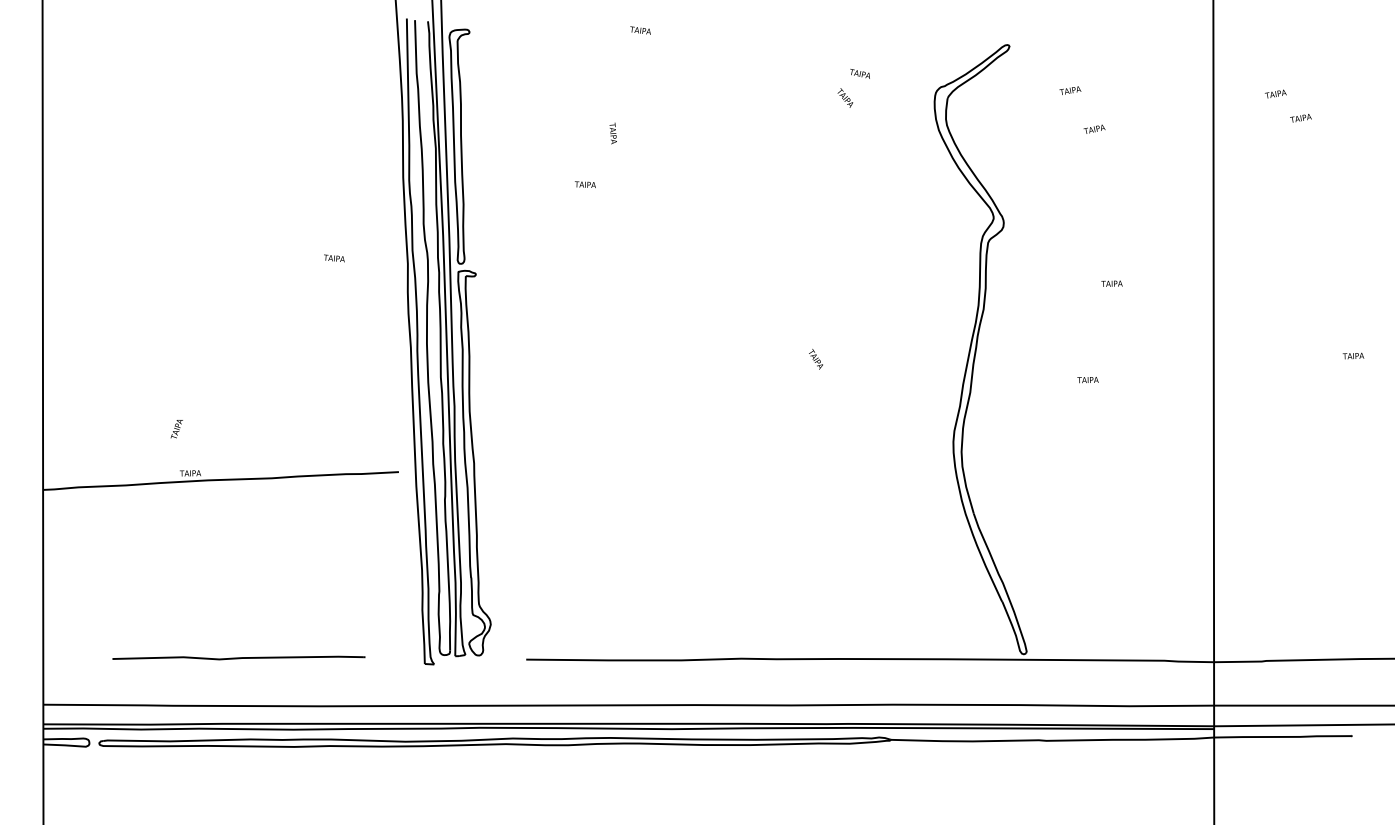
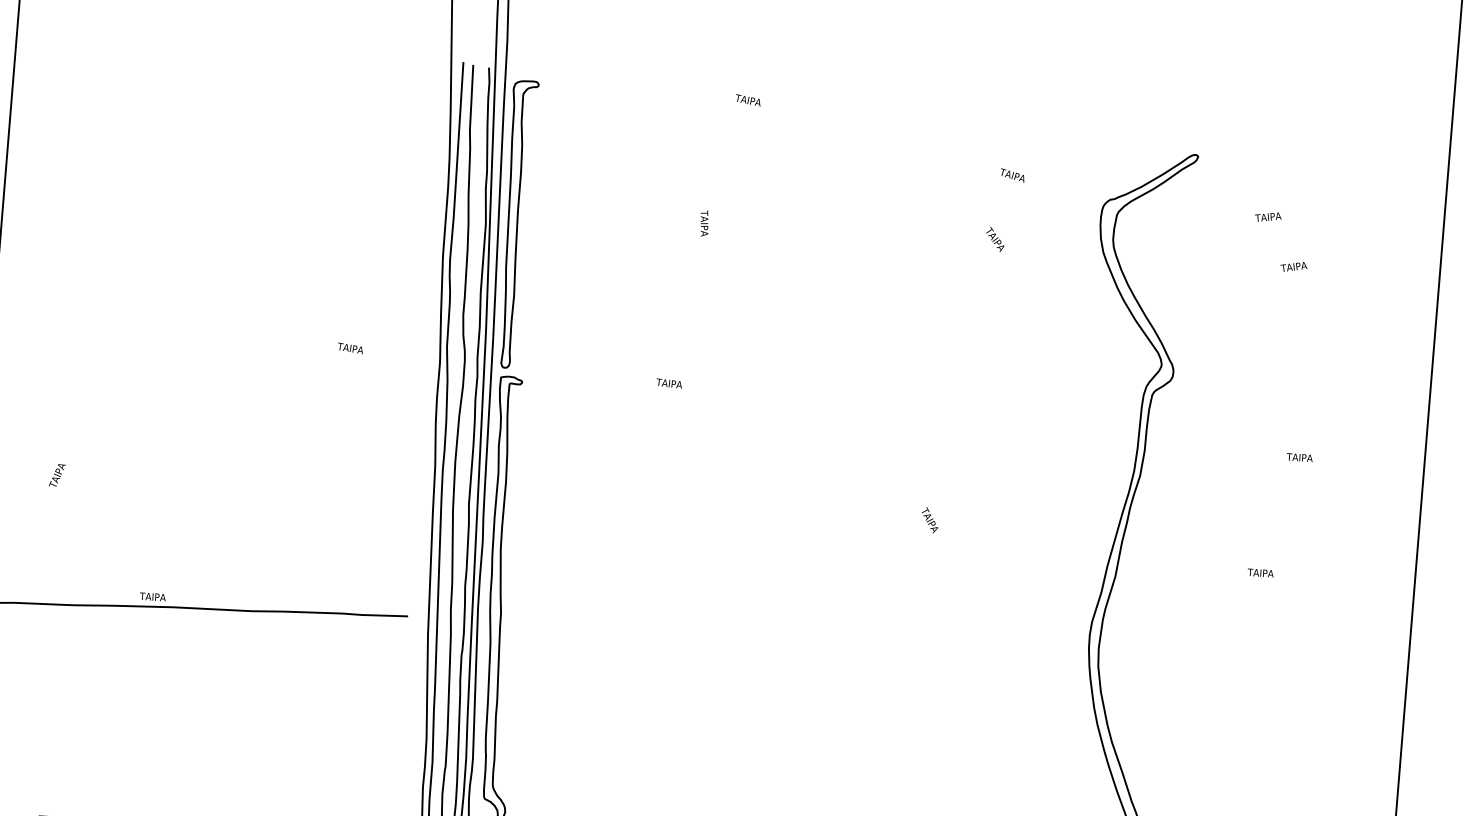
text: (845, 97) -> (995, 238), moved
text: (585, 184) -> (669, 383), moved
text: (176, 429) -> (56, 475), moved

